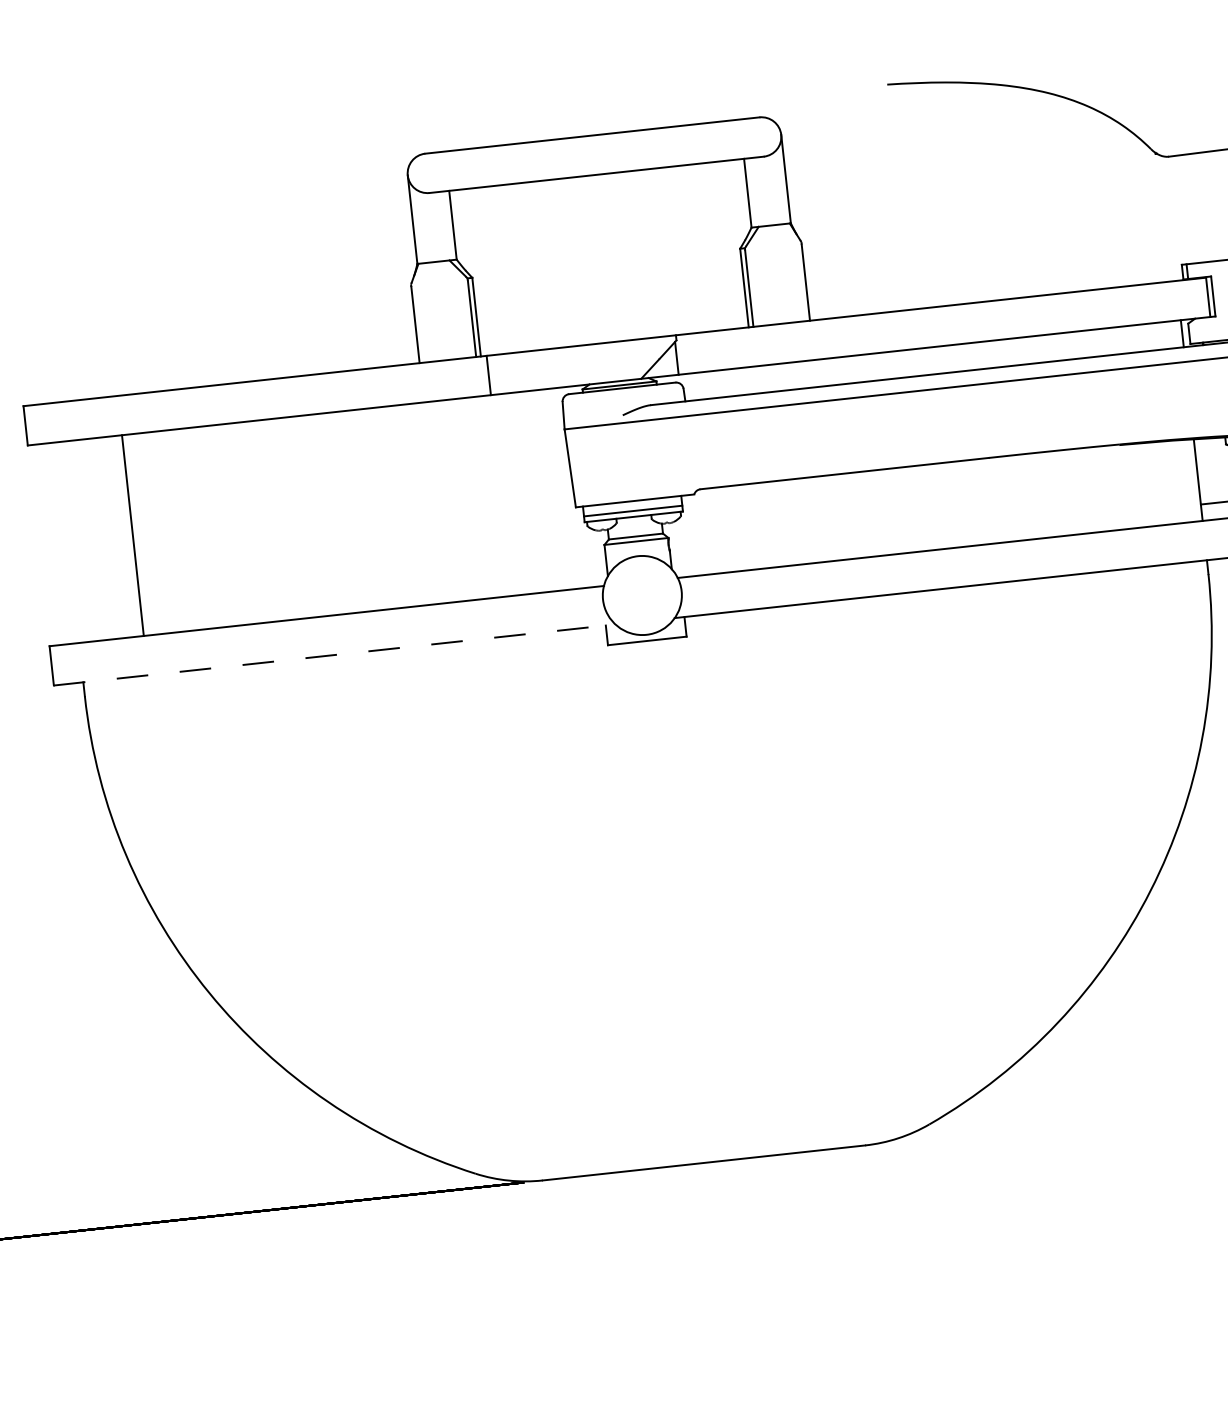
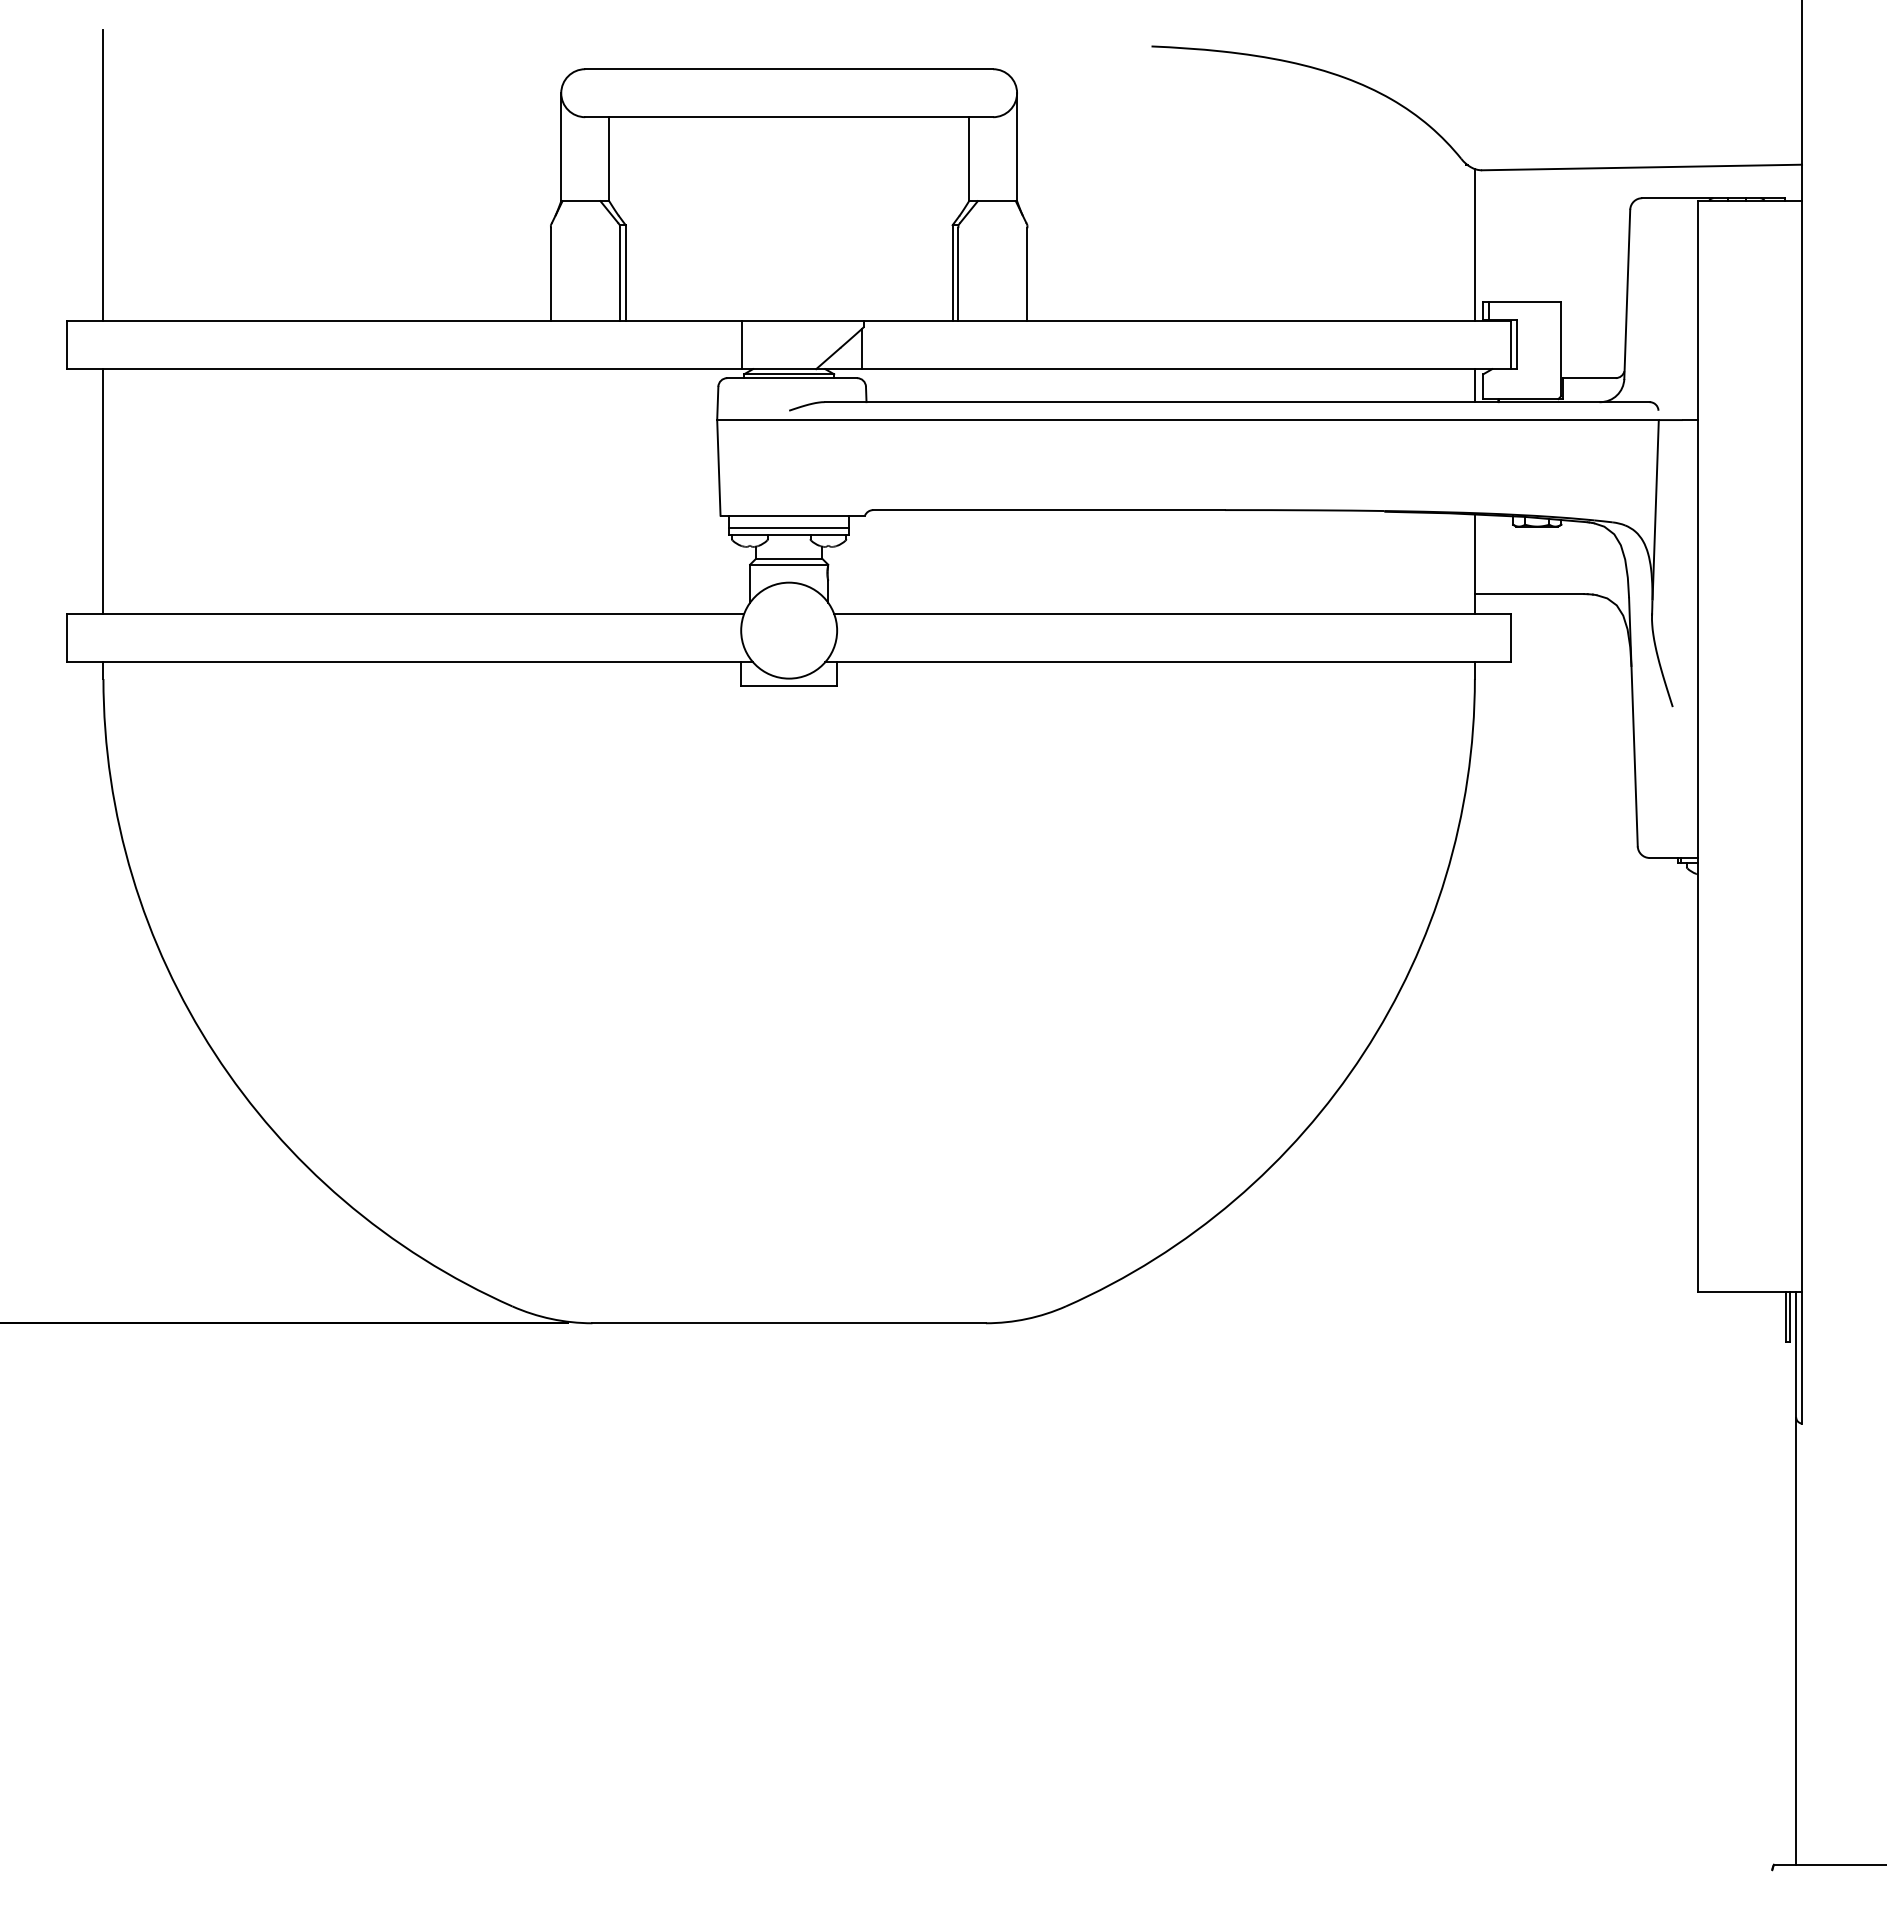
line: (1169, 218) -> (1474, 244), added
line: (40, 283) -> (103, 175), added
line: (488, 375) -> (741, 345), moved
line: (132, 535) -> (103, 491), moved
line: (334, 655) -> (410, 662), dashed -> solid

